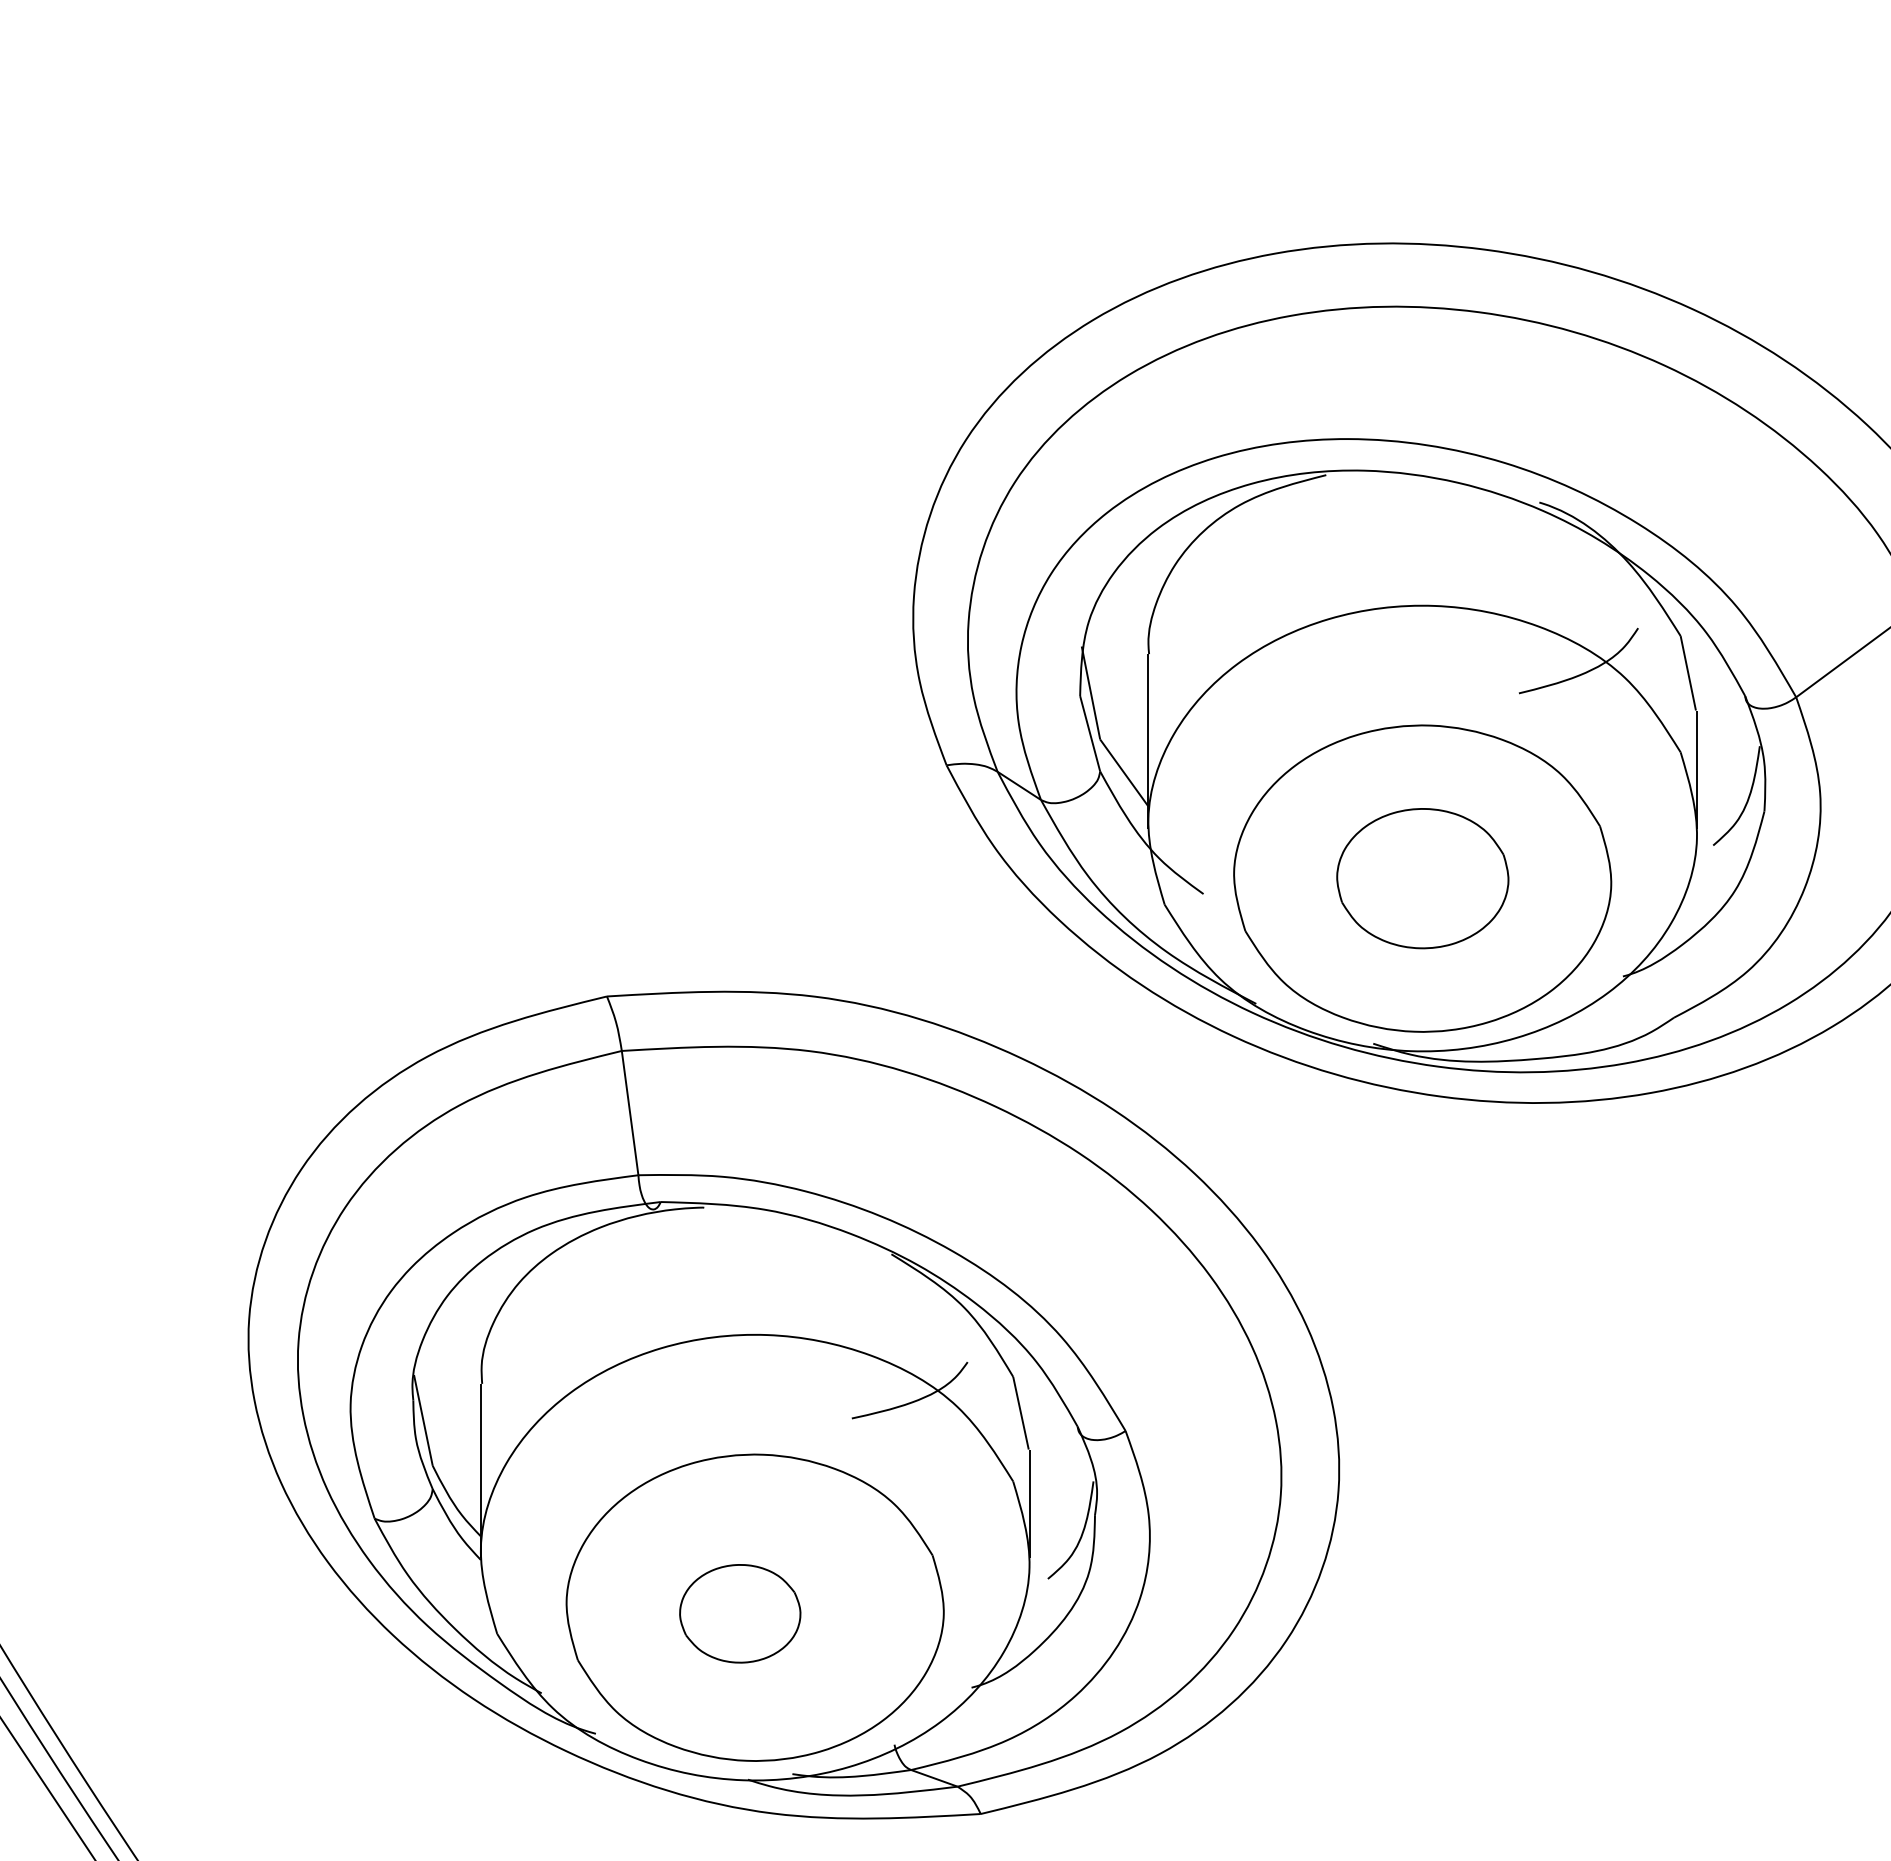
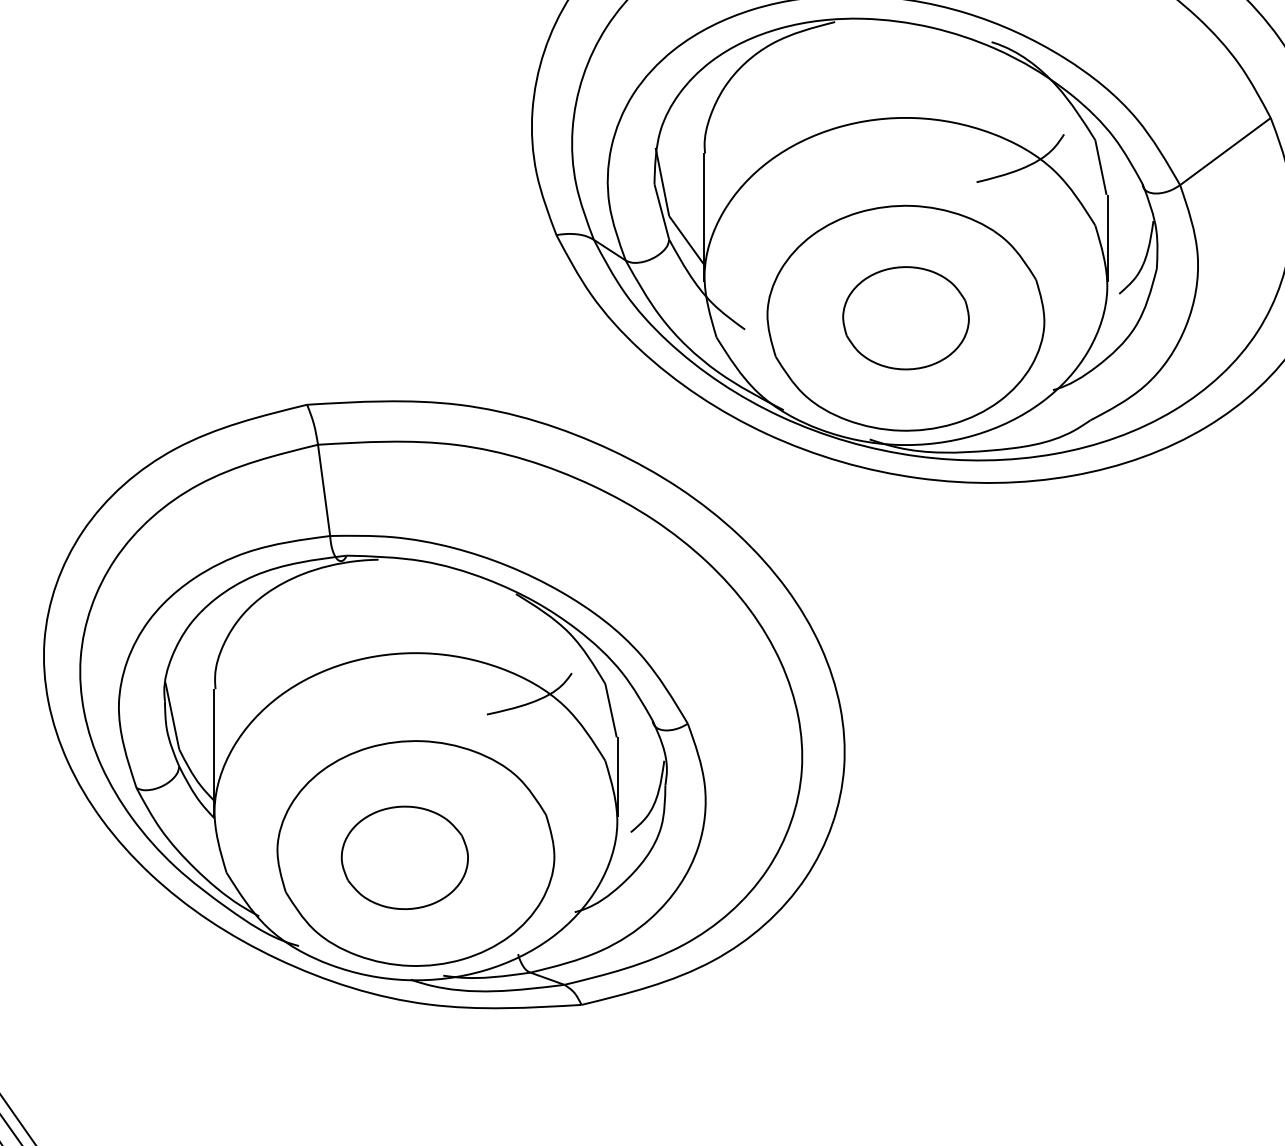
part: (740, 1613) -> (405, 857), size x1.43

